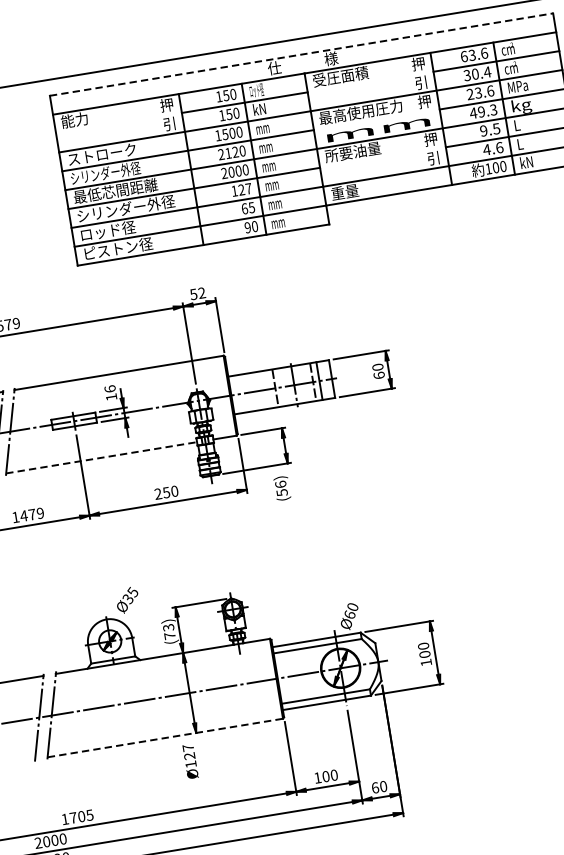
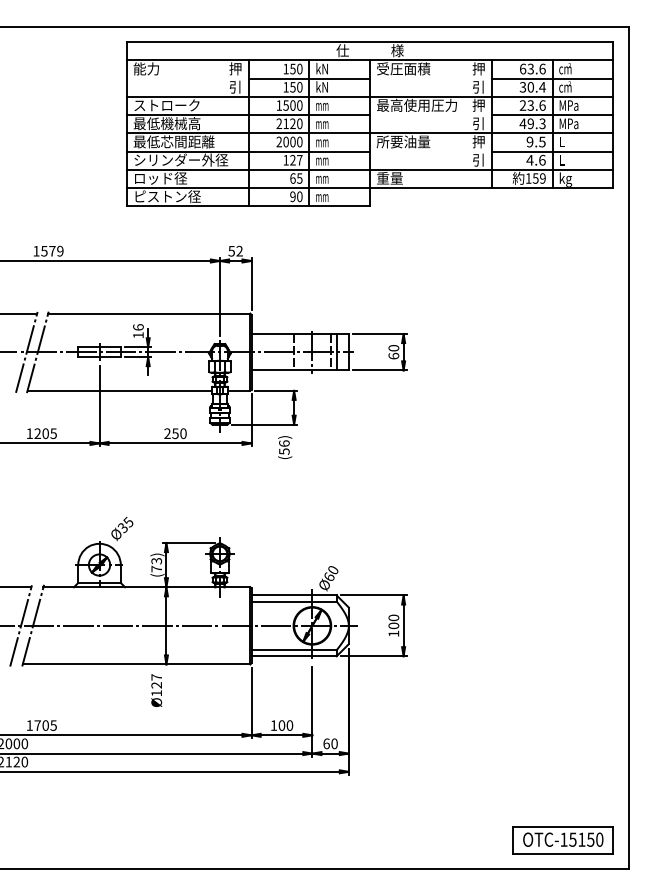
line: (301, 55) -> (370, 42), dashed -> solid
text: (256, 90) -> (322, 68), ロッド径 -> kN
text: (520, 106) -> (568, 124), kg -> MPa
text: (379, 128) -> (432, 123), mm -> 引
text: (526, 163) -> (565, 179), kN -> kg
text: (498, 167) -> (538, 178), 100 -> 159
text: (104, 173) -> (166, 123), シリンダー外径 -> 最低機械高
line: (102, 457) -> (120, 390), dashed -> solid
text: (32, 514) -> (45, 433), 1479 -> 1205
line: (165, 738) -> (136, 664), dashed -> solid

